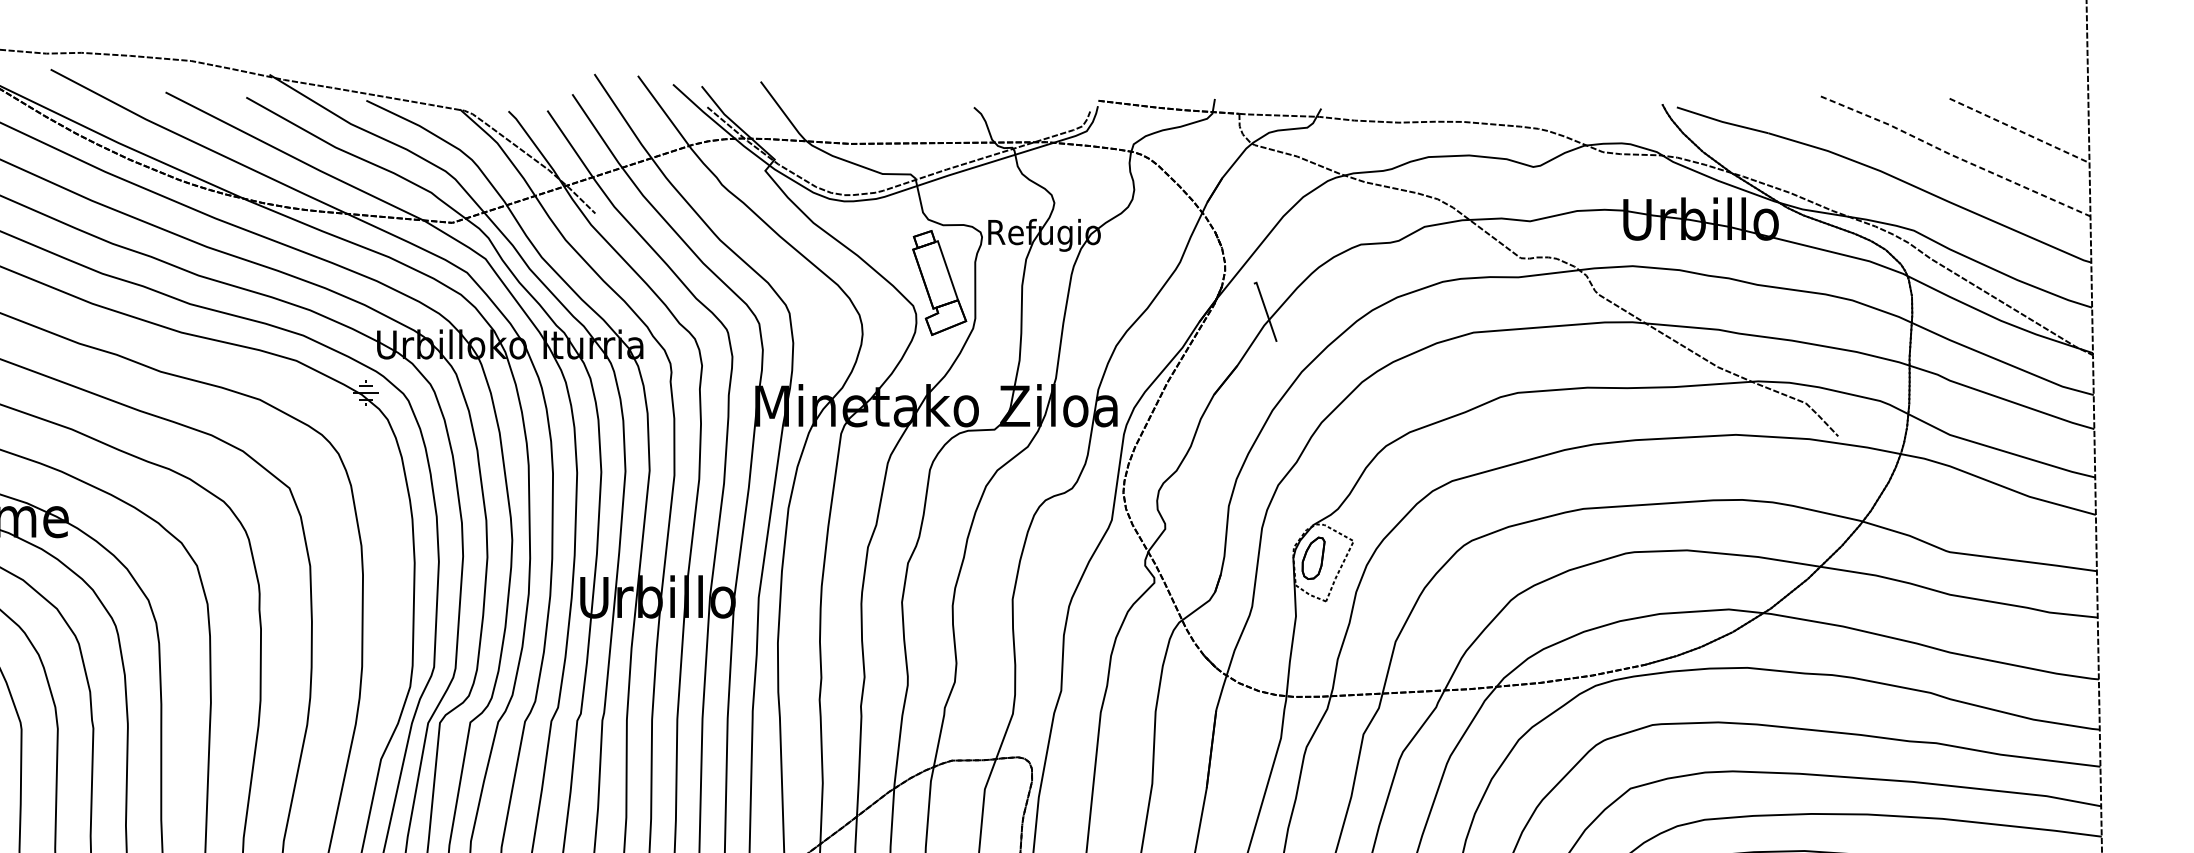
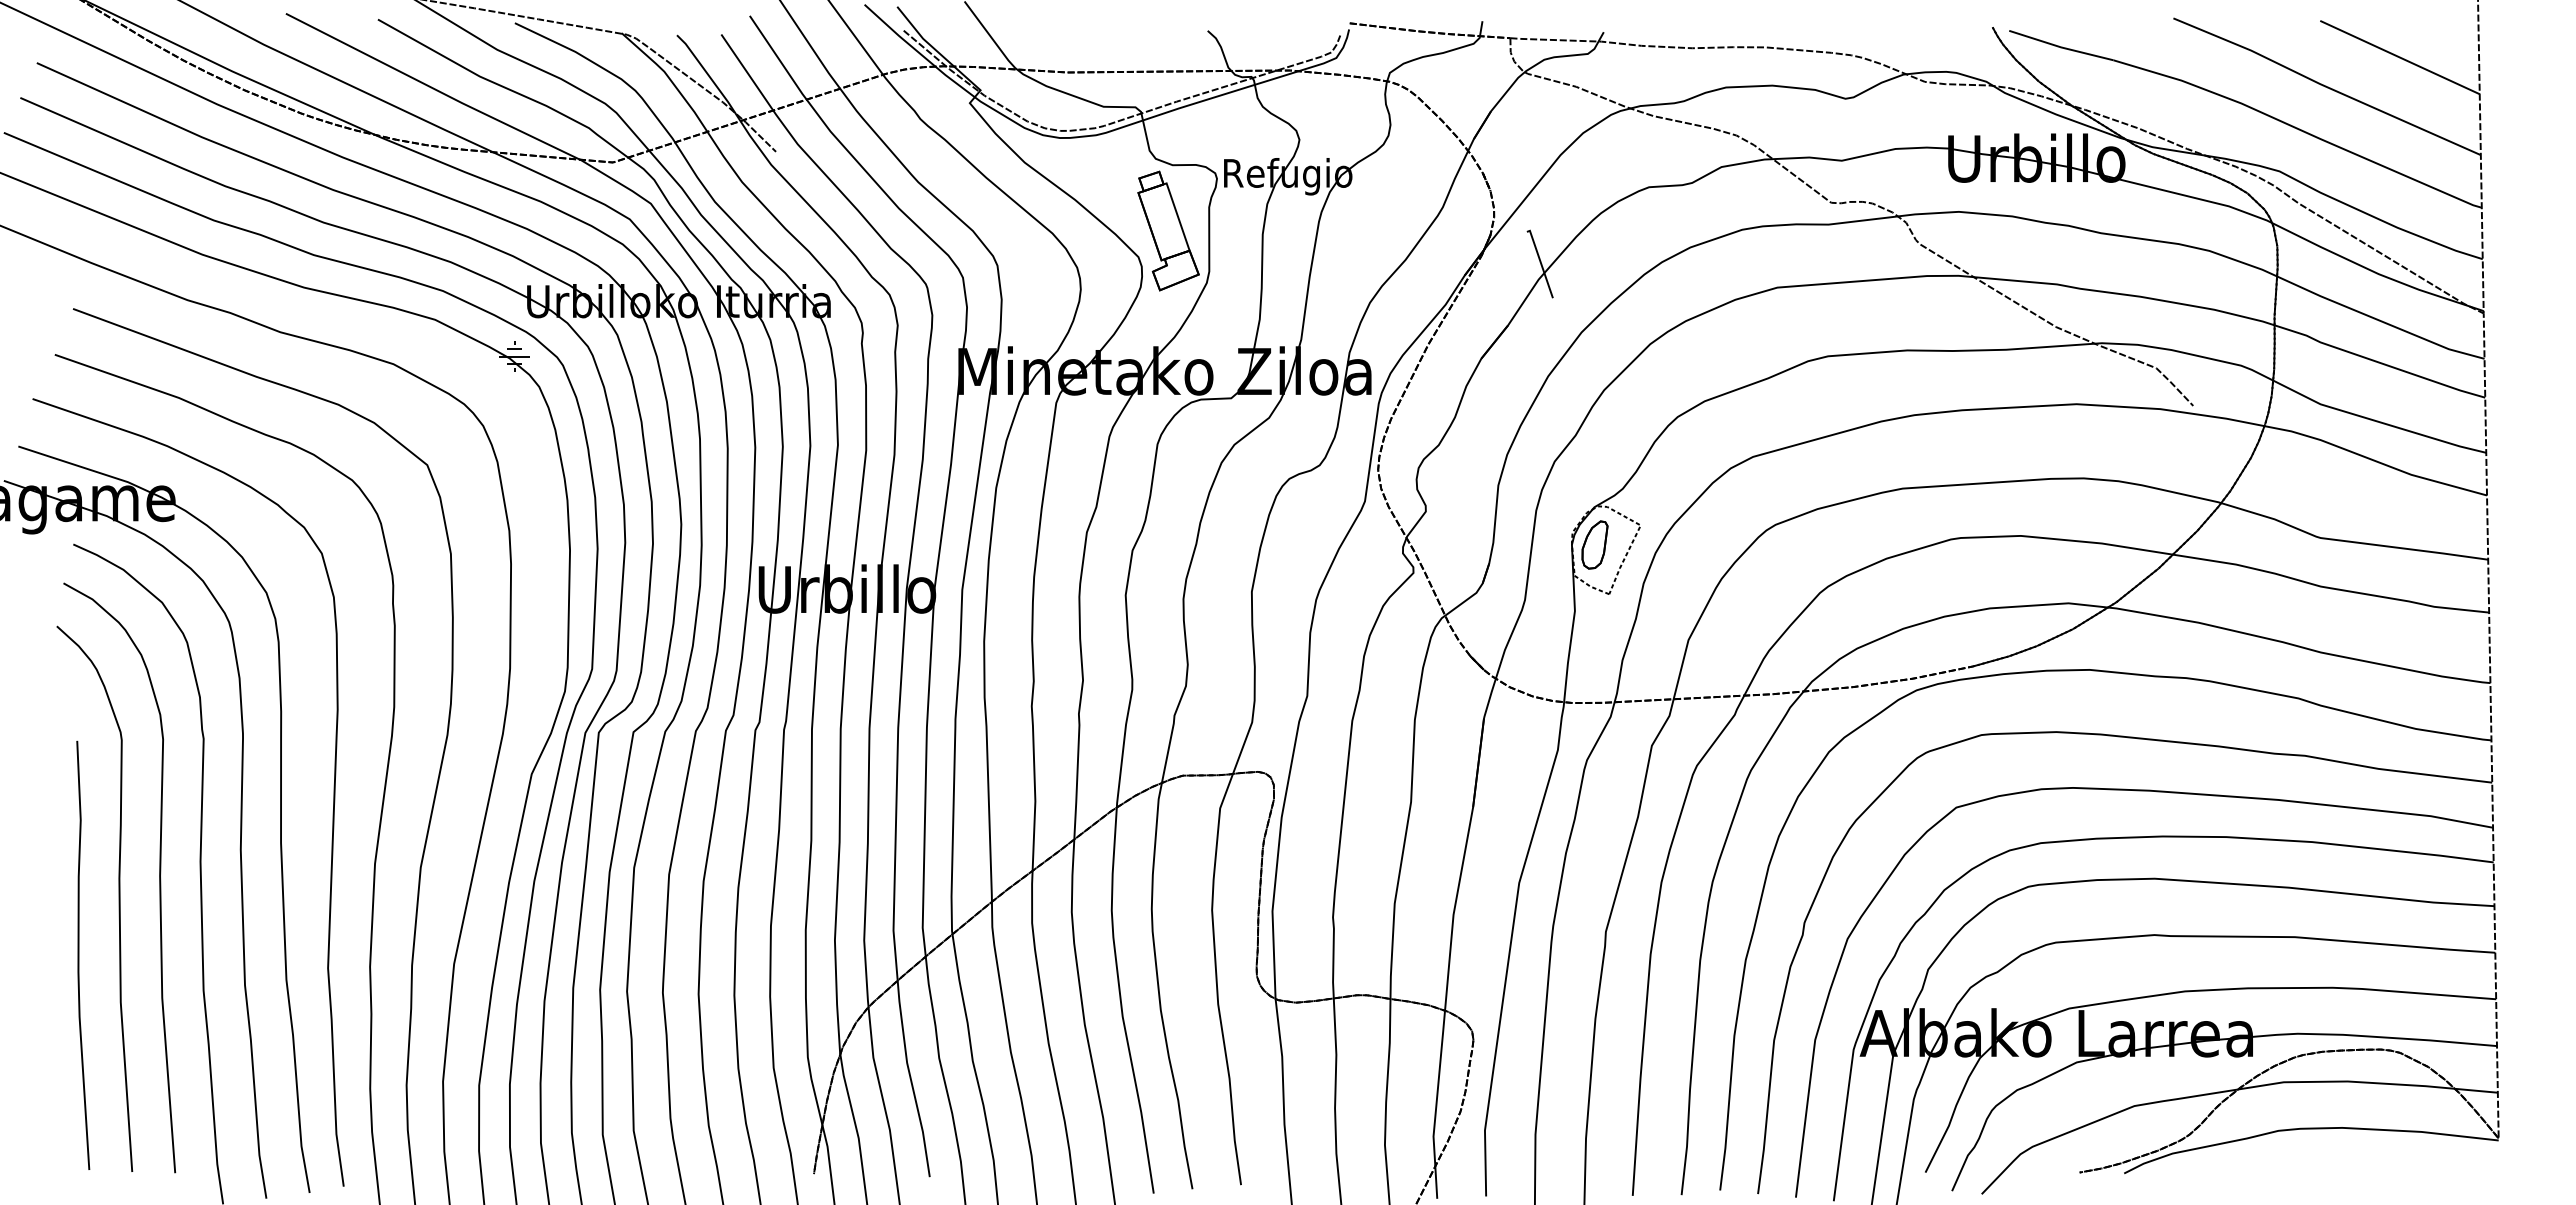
line: (2019, 130) -> (2399, 57), dashed -> solid
line: (1954, 156) -> (2325, 86), dashed -> solid

